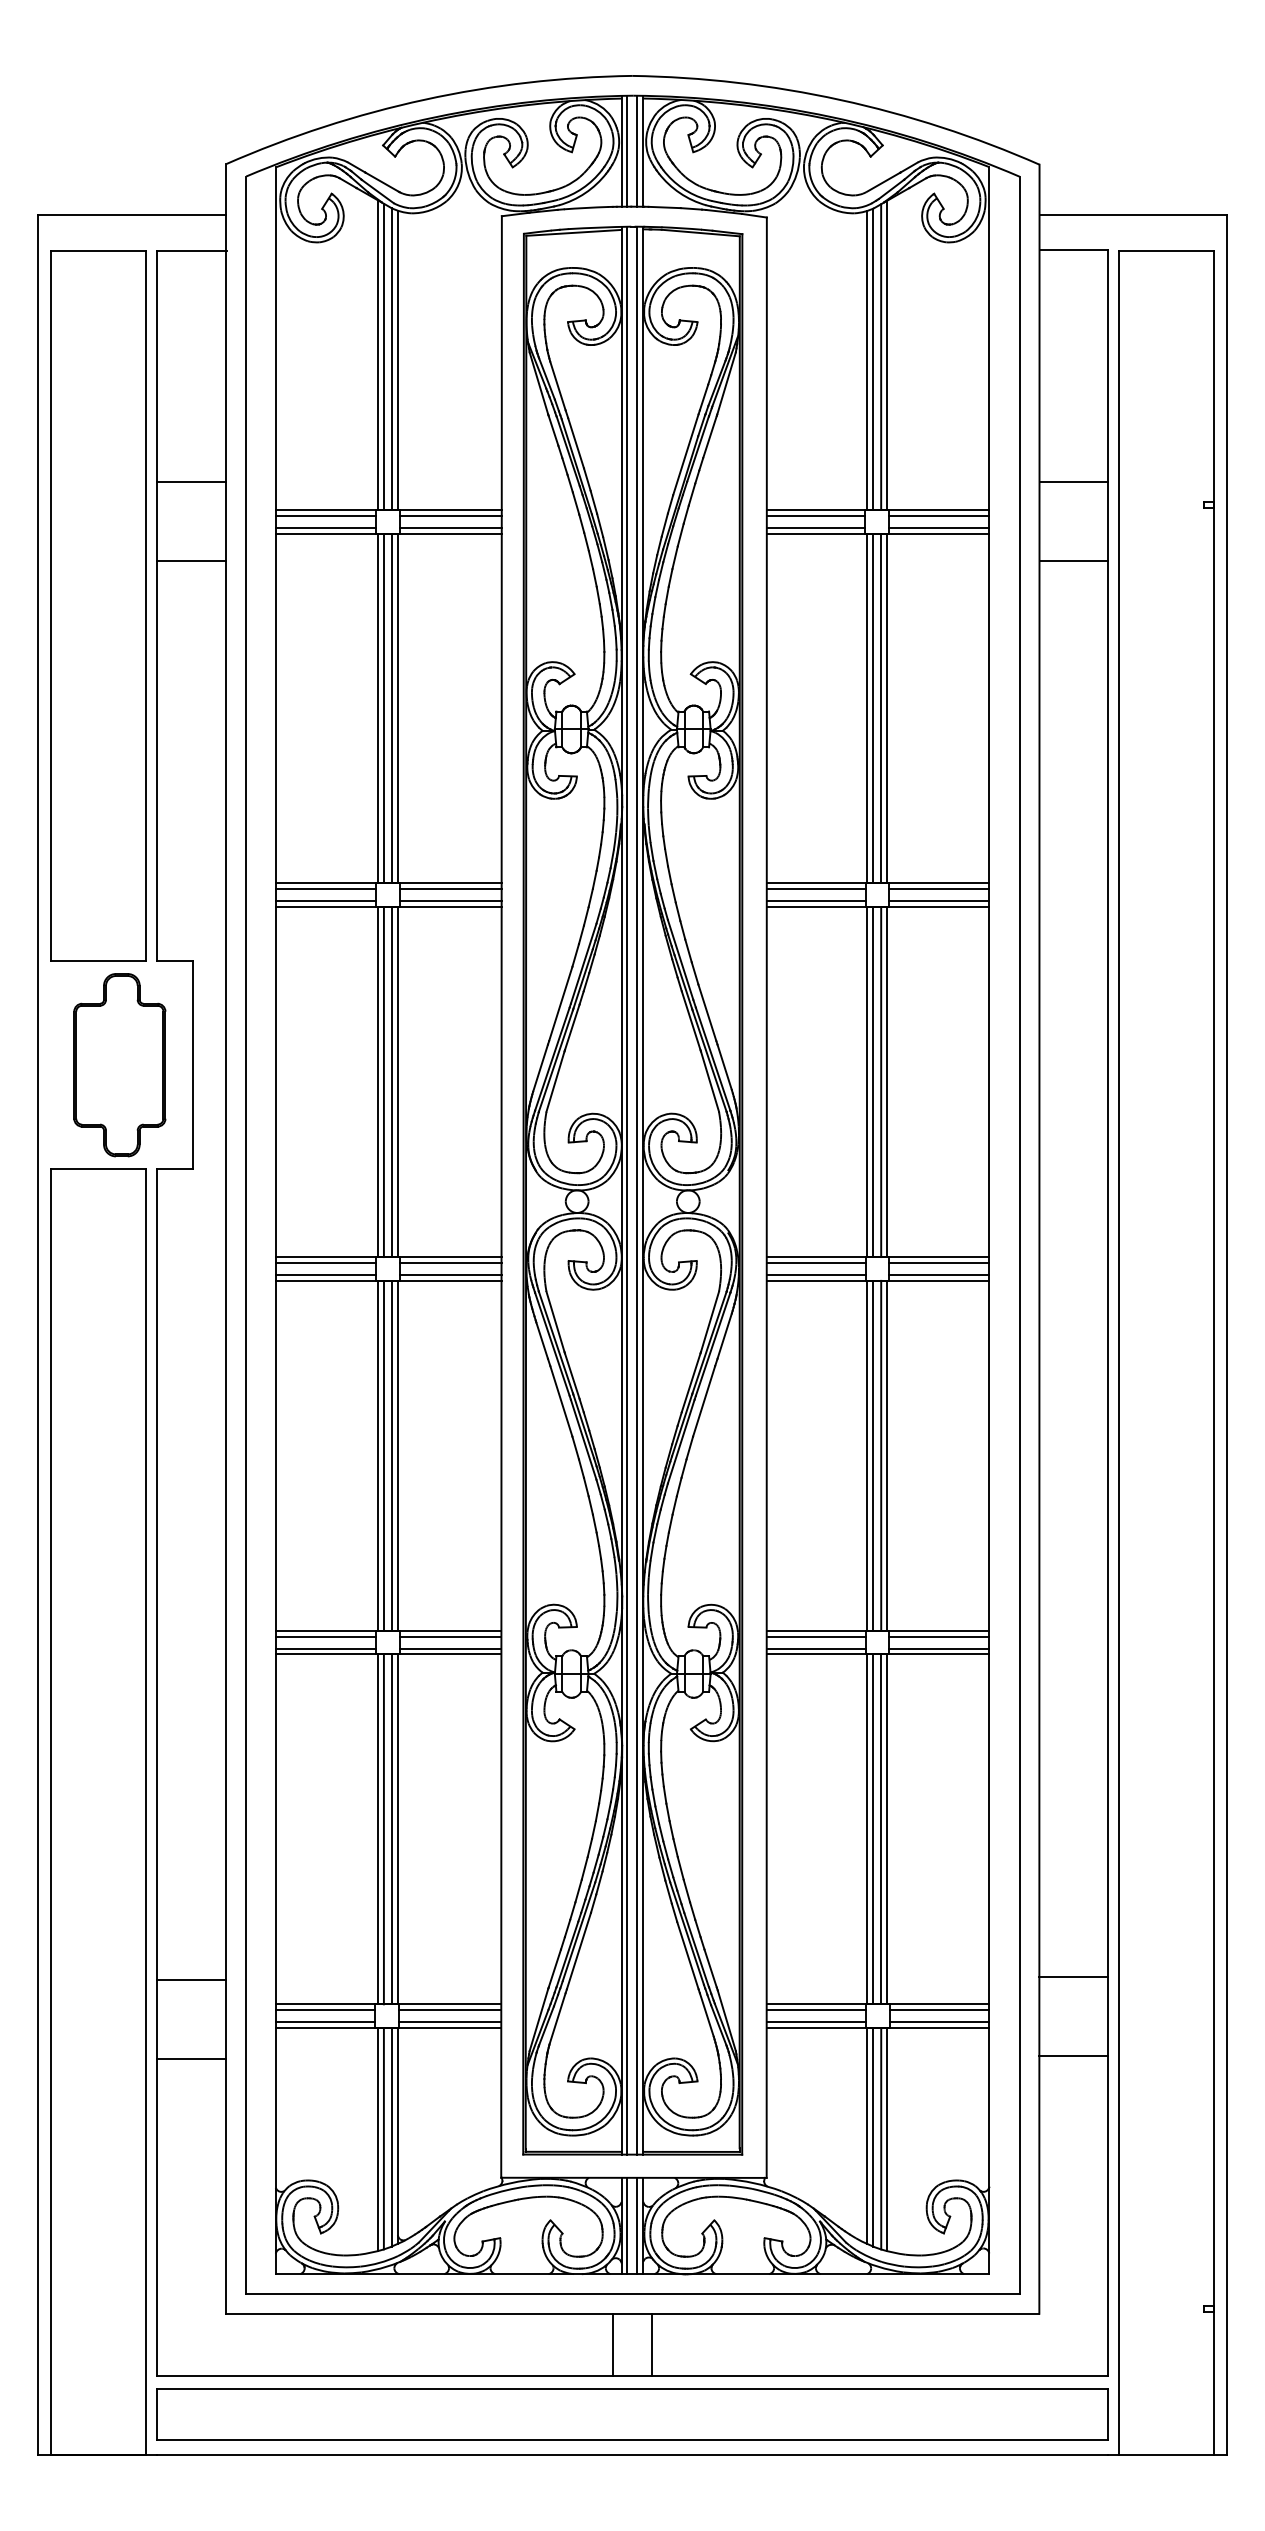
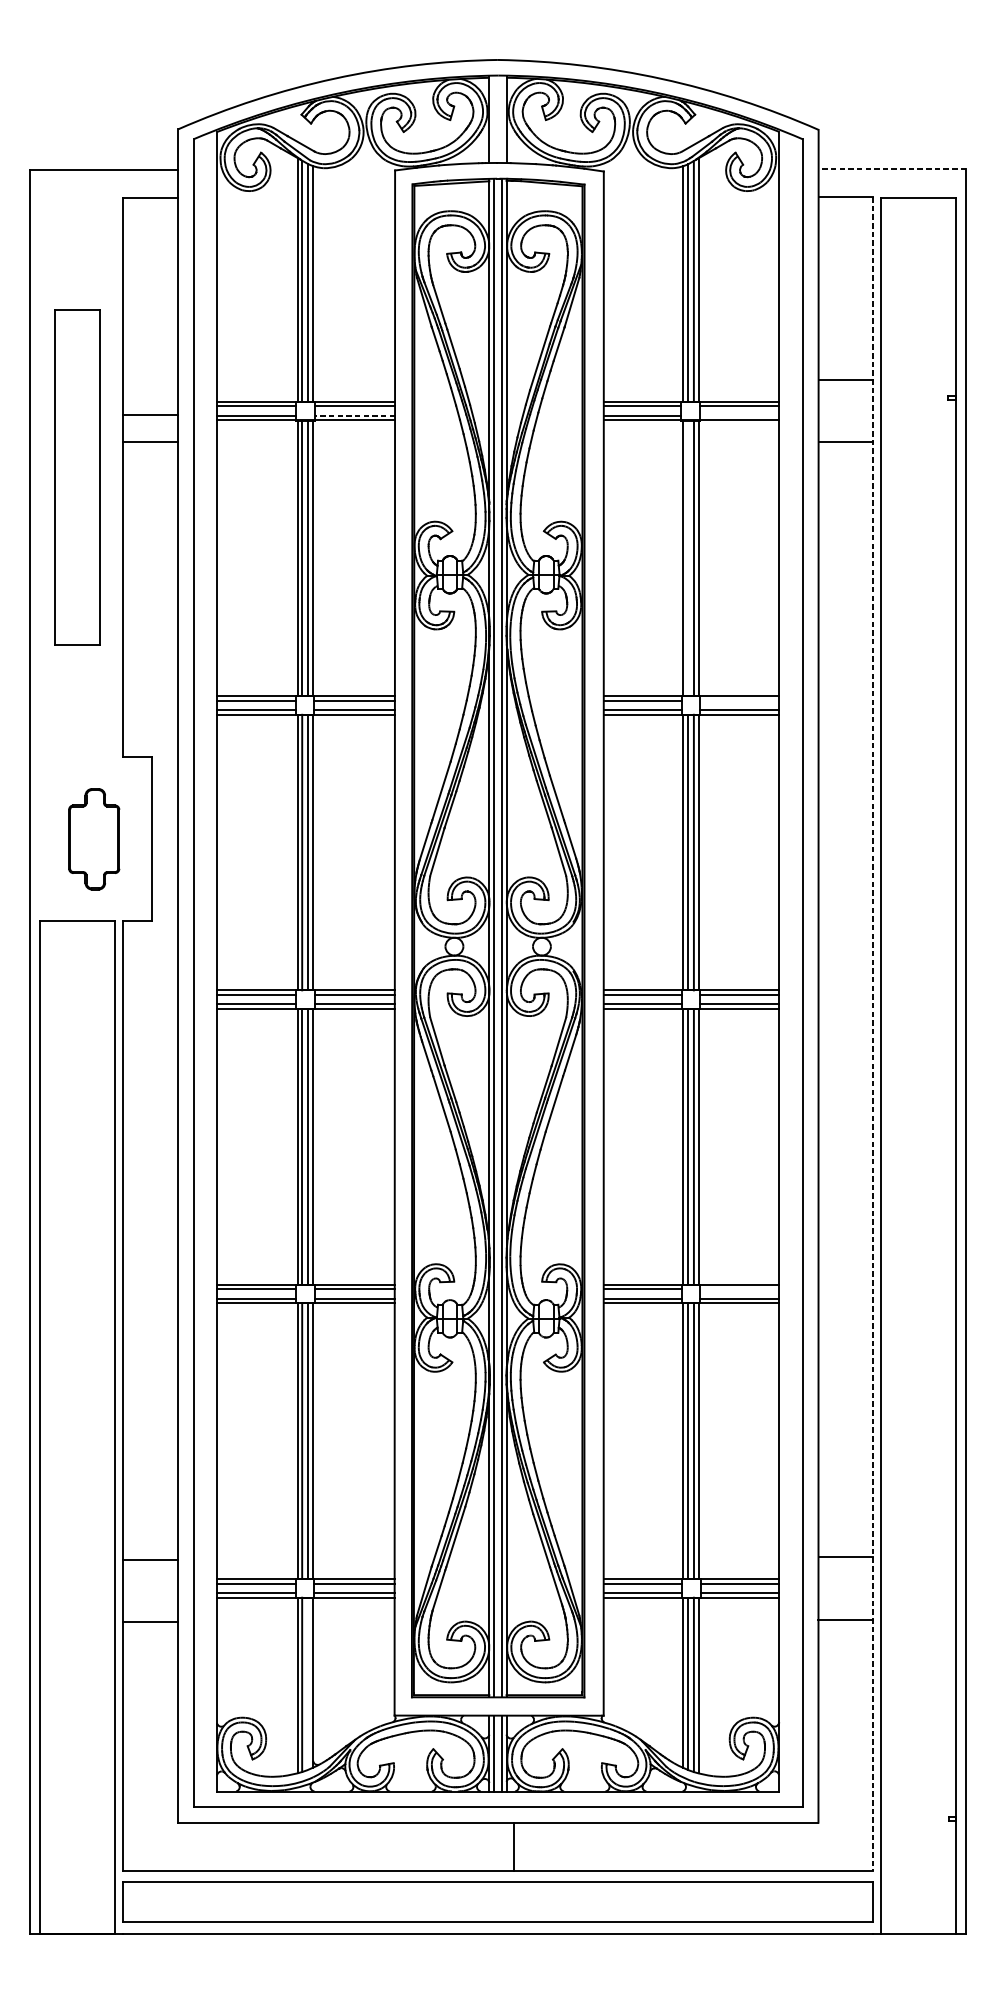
line: (627, 150) -> (494, 118), removed
line: (637, 150) -> (501, 118), removed
line: (1133, 214) -> (892, 169), solid -> dashed
line: (191, 482) -> (150, 414), moved
line: (450, 527) -> (354, 415), solid -> dashed
line: (938, 527) -> (739, 415), removed
part: (98, 605) -> (77, 477), size x0.6
line: (873, 708) -> (687, 558), removed
line: (939, 889) -> (739, 700), removed
part: (119, 1065) -> (93, 839), size x0.7
line: (1108, 1312) -> (872, 1034), solid -> dashed
line: (939, 1636) -> (739, 1289), removed
line: (391, 2137) -> (308, 1683), removed
line: (612, 2344) -> (482, 1846), removed

